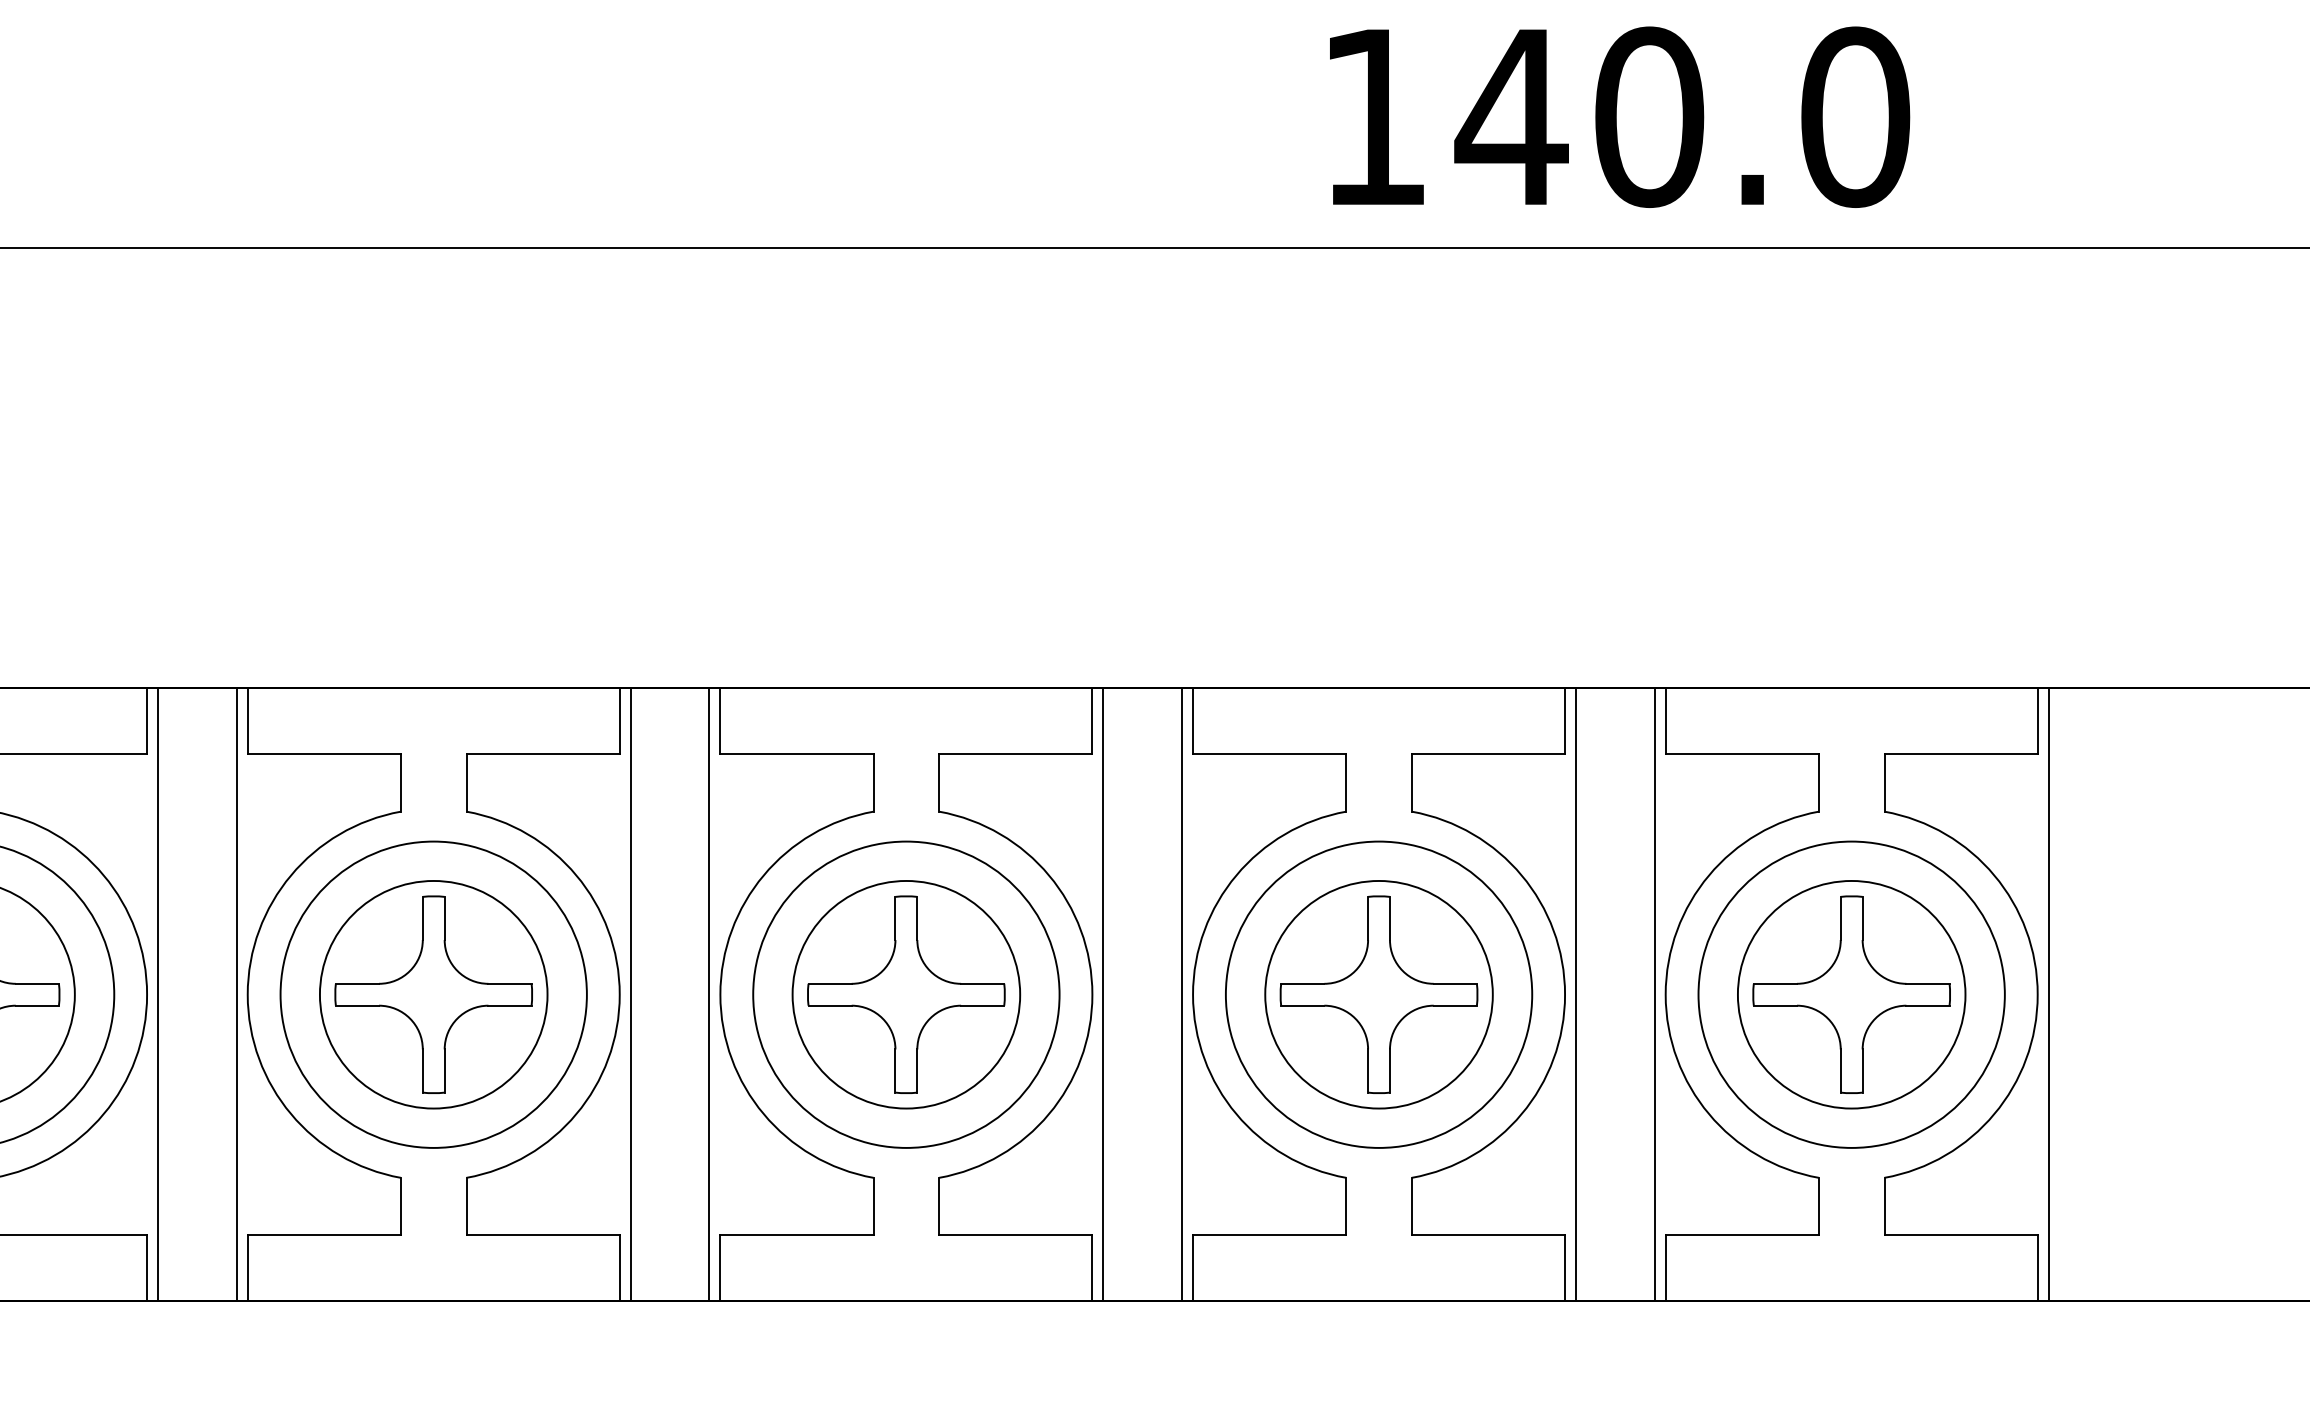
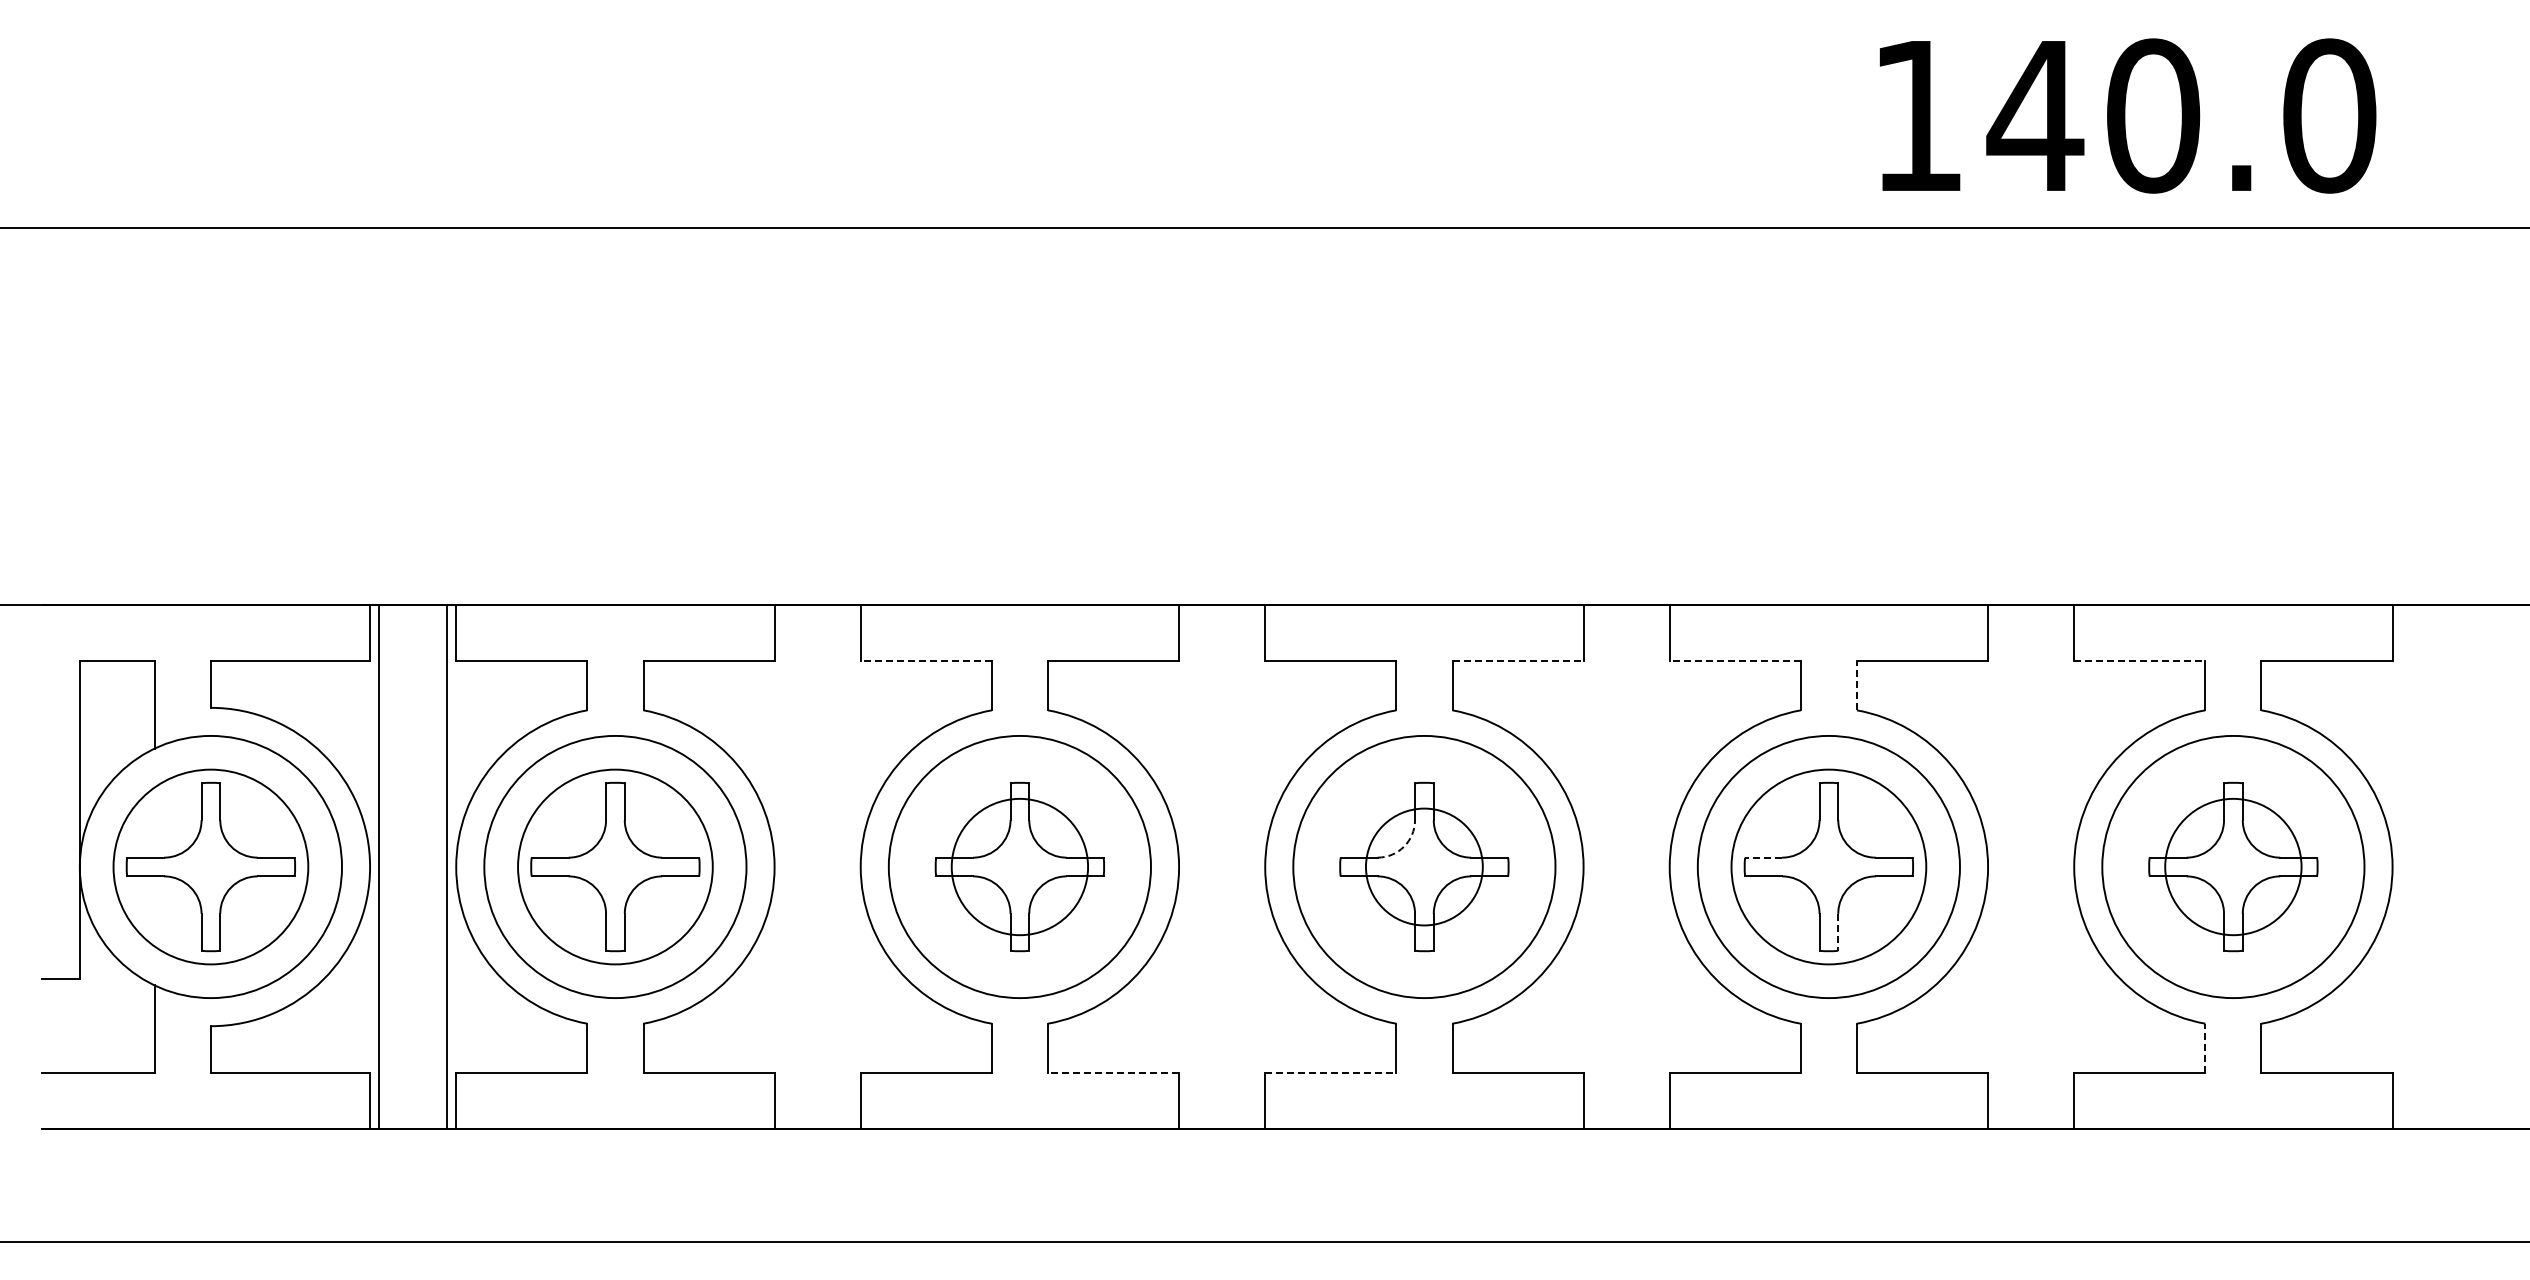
text: (1619, 116) -> (2127, 115), moved
line: (324, 754) -> (926, 661), solid -> dashed
line: (1016, 754) -> (1518, 661), solid -> dashed
line: (1269, 754) -> (1735, 661), solid -> dashed
line: (1741, 754) -> (2139, 661), solid -> dashed
line: (1411, 782) -> (1856, 685), solid -> dashed
arc: (883, 970) -> (1404, 846), solid -> dashed
line: (1302, 983) -> (1763, 857), solid -> dashed
line: (157, 994) -> (783, 866), removed
line: (236, 994) -> (851, 866), removed
circle: (433, 994) -> (1019, 866), size x0.7
line: (630, 994) -> (1188, 866), removed
line: (709, 994) -> (1255, 866), removed
circle: (906, 994) -> (1424, 866), size x0.6
line: (1102, 994) -> (1592, 866), removed
line: (1182, 994) -> (1660, 866), removed
line: (1576, 994) -> (1997, 866), removed
line: (1654, 994) -> (2064, 866), removed
circle: (1851, 994) -> (2233, 866), size x0.7
line: (2048, 994) -> (2401, 866), removed
line: (1390, 1071) -> (1838, 932), solid -> dashed
line: (1819, 1206) -> (2205, 1048), solid -> dashed
line: (543, 1236) -> (1113, 1073), solid -> dashed
line: (796, 1236) -> (1330, 1073), solid -> dashed

